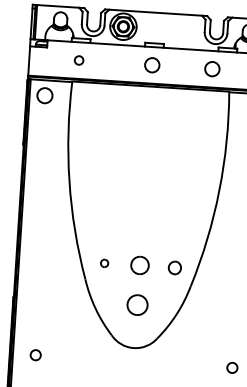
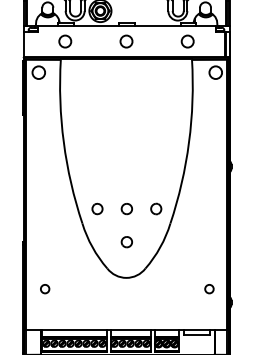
circle: (79, 60) -> (65, 41), size x1.67
circle: (212, 69) -> (187, 41), moved
part: (104, 262) -> (97, 208), size x1.67
part: (139, 266) -> (126, 209), size x0.71
part: (136, 305) -> (126, 242), size x0.62

